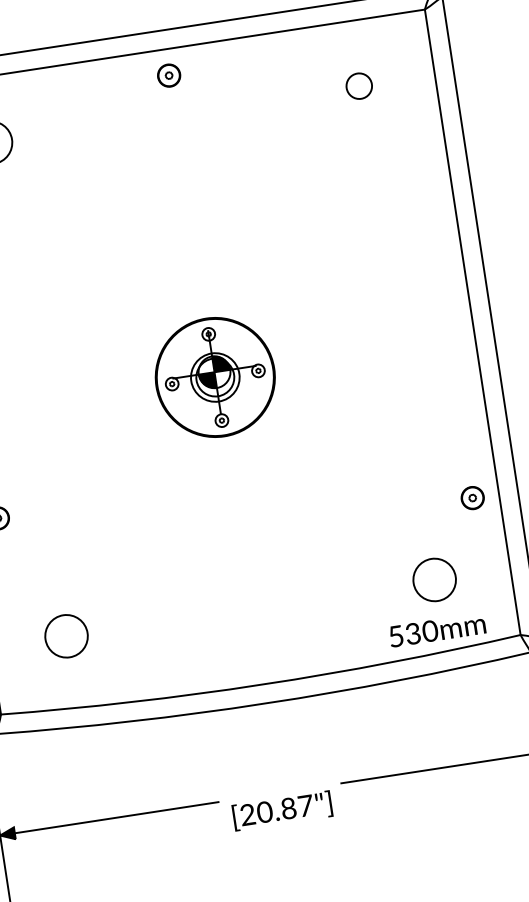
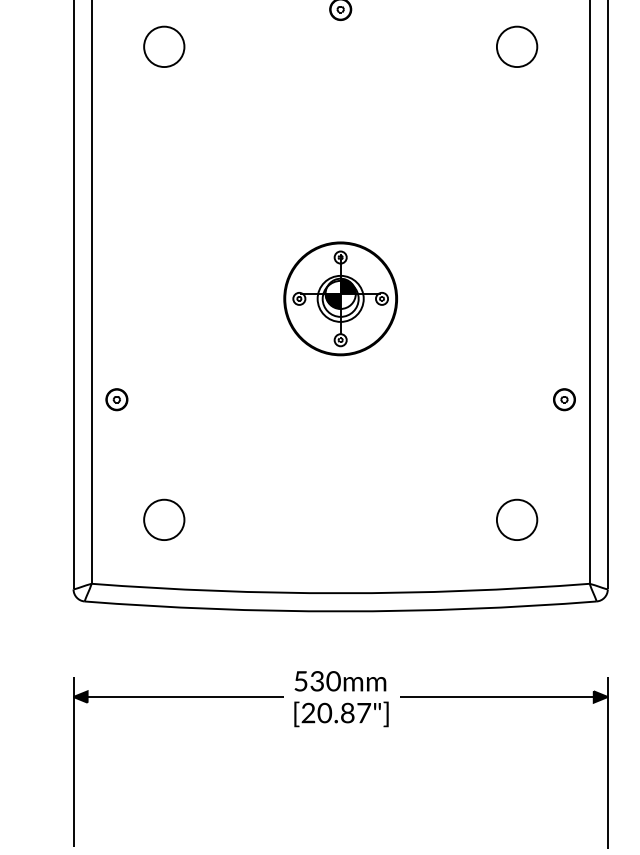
part: (359, 85) -> (517, 46), size x1.67
part: (472, 497) -> (564, 399), moved
text: (437, 630) -> (340, 681), moved

